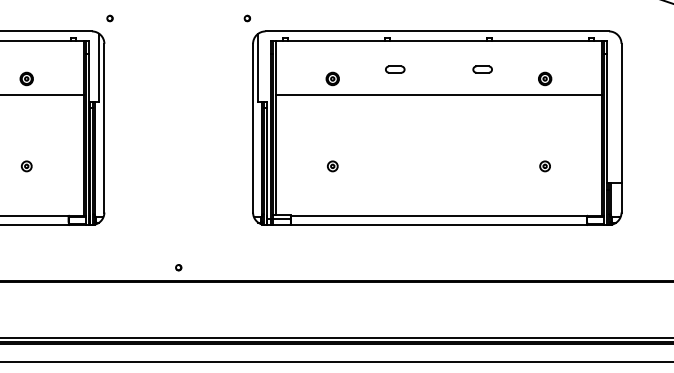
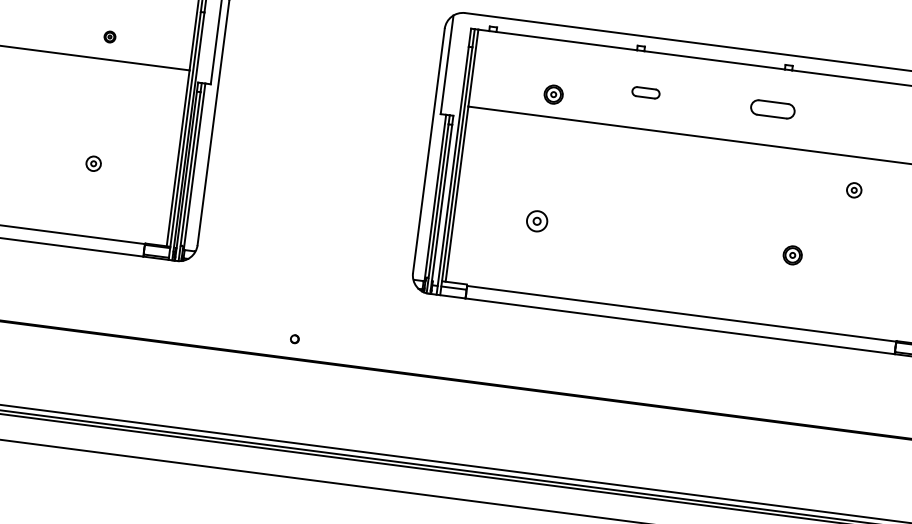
part: (482, 69) -> (772, 109), size x1.6
part: (26, 78) -> (109, 36), size x0.6
part: (545, 78) -> (793, 254), moved
part: (332, 166) -> (536, 221), size x1.4
part: (544, 166) -> (853, 190), moved

